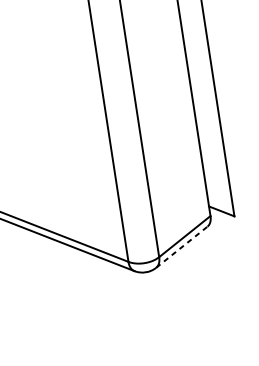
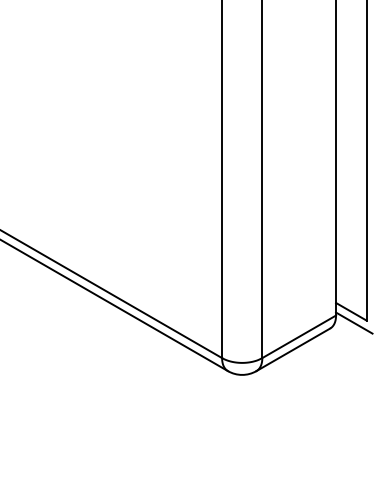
line: (225, 219) -> (354, 322), added
line: (181, 246) -> (293, 349), dashed -> solid

